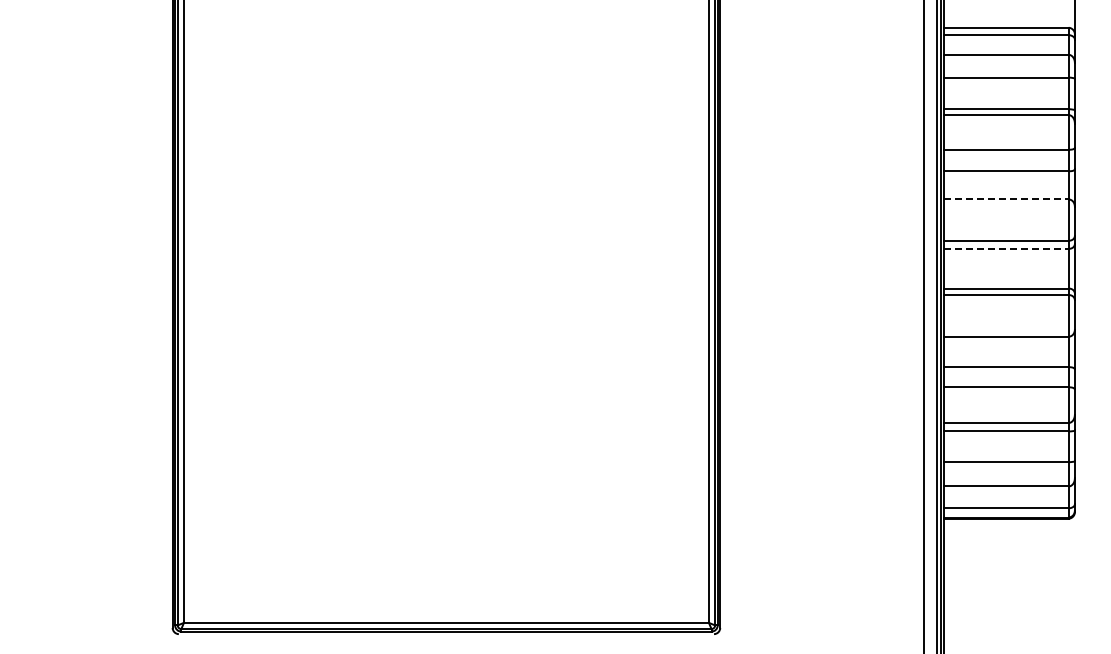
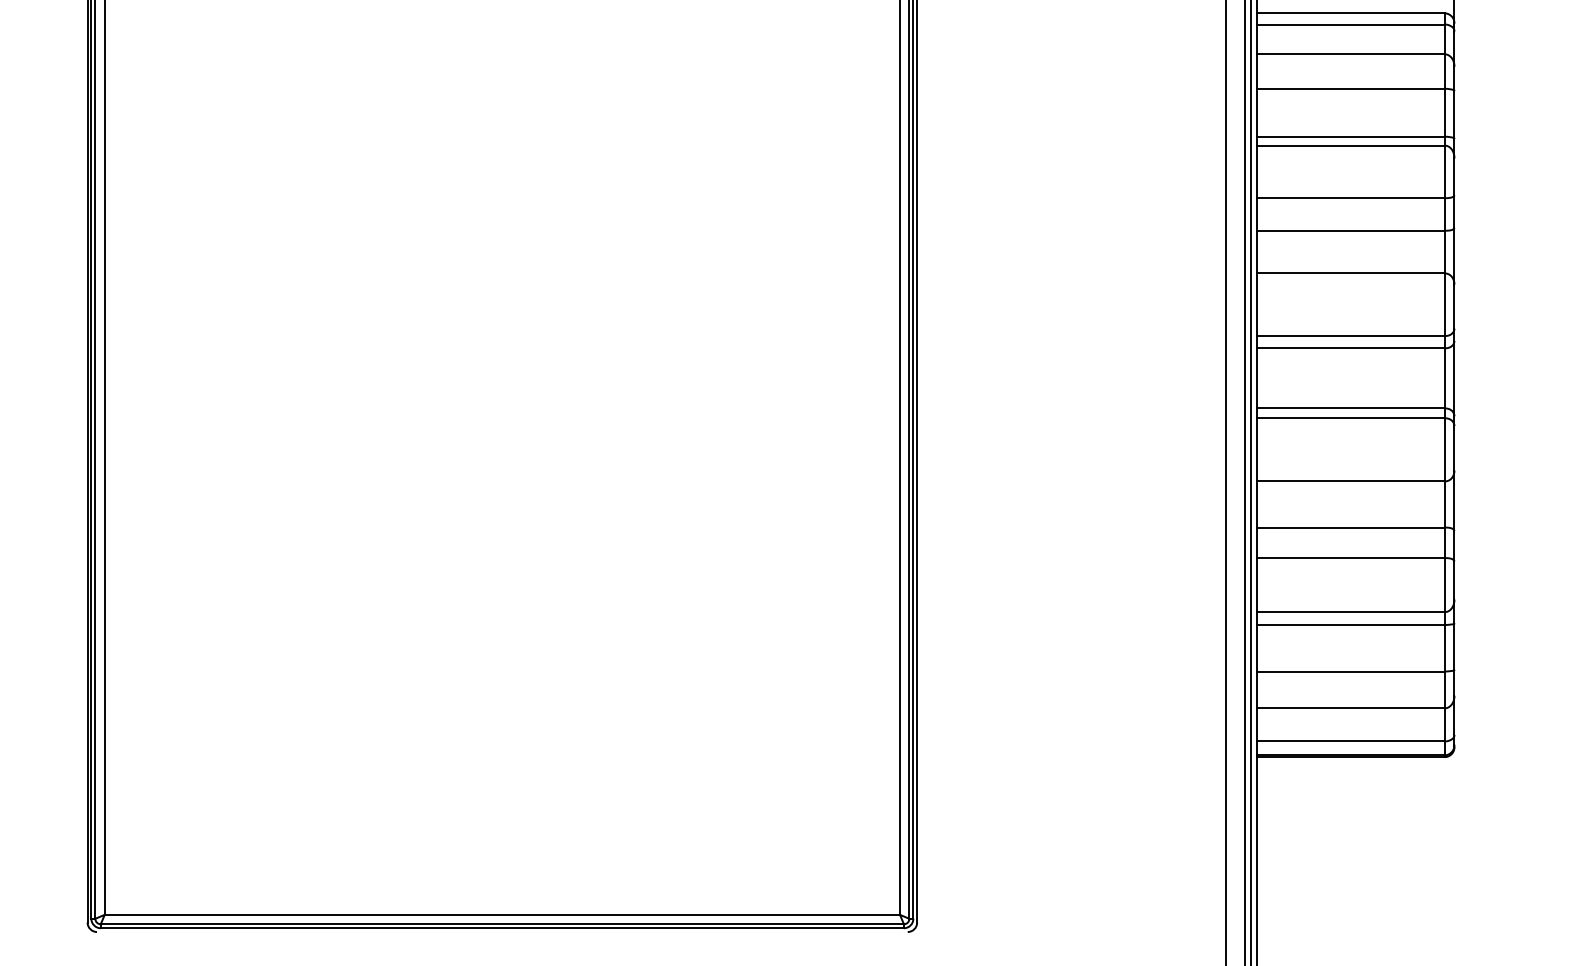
line: (1006, 199) -> (1350, 273), dashed -> solid
line: (1006, 248) -> (1350, 347), dashed -> solid

